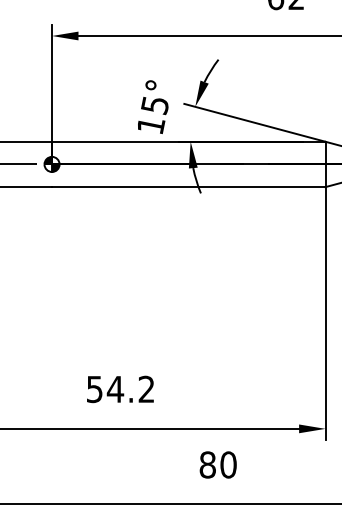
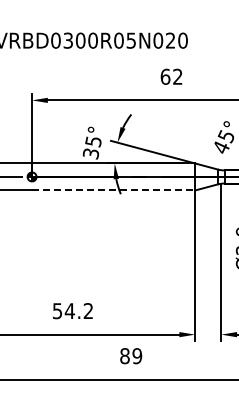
text: (150, 125) -> (90, 153), 15° -> 35°
line: (188, 187) -> (113, 190), solid -> dashed
text: (228, 465) -> (137, 356), 80 -> 89

